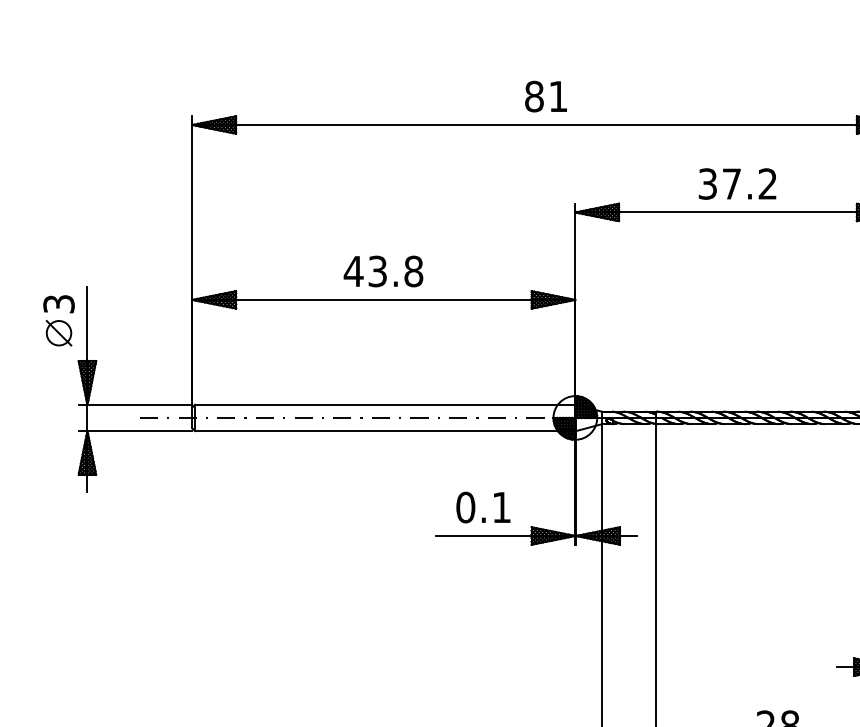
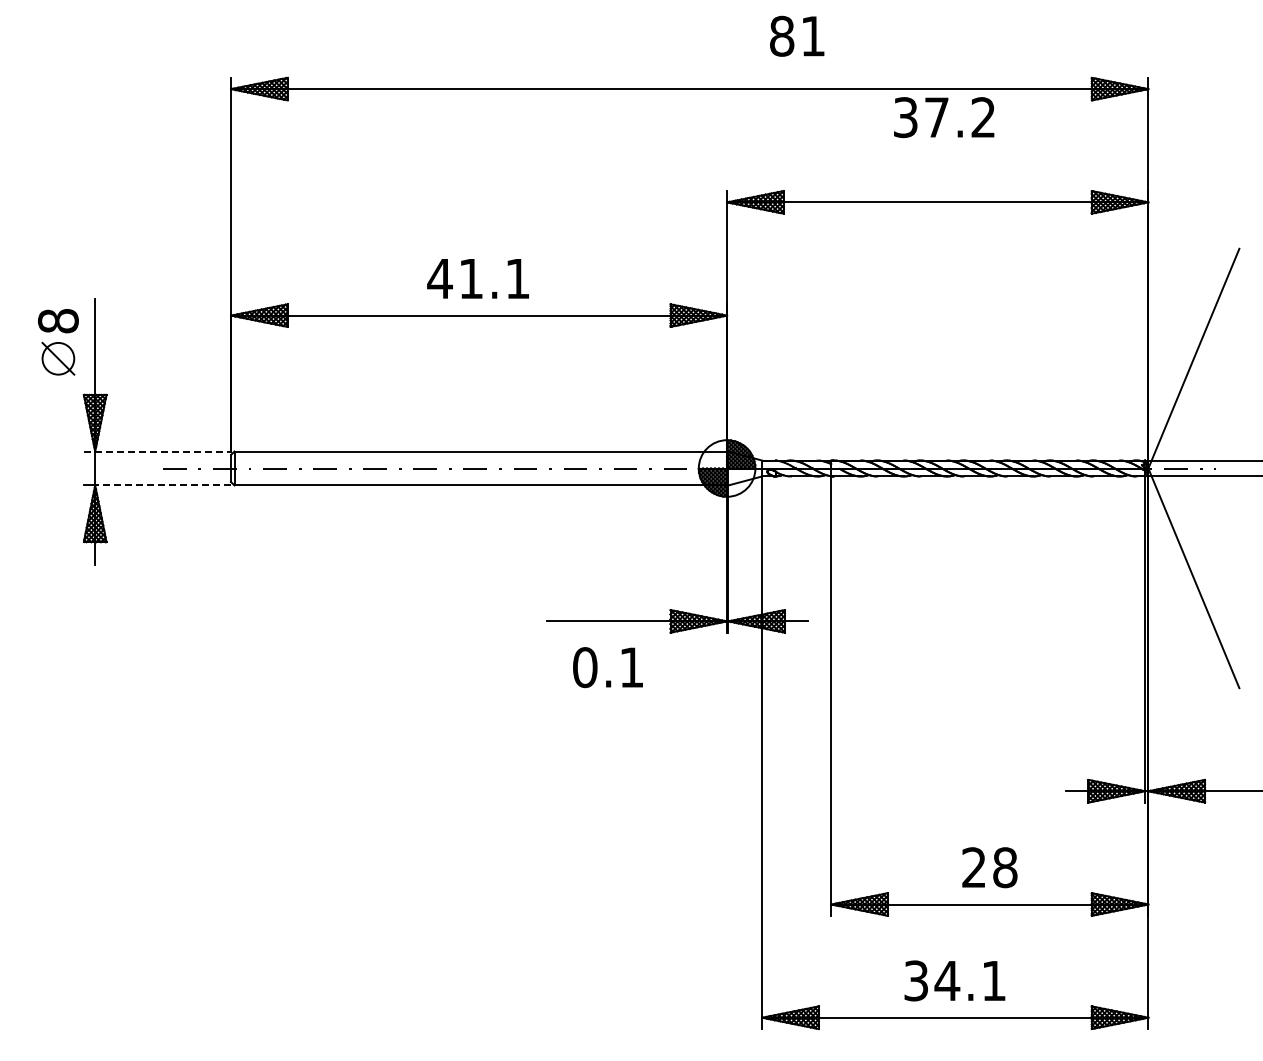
text: (546, 95) -> (797, 35), moved
text: (737, 184) -> (944, 117), moved
text: (395, 271) -> (494, 278), 43.8 -> 41.1
text: (59, 304) -> (58, 321), 3 -> 8
line: (135, 404) -> (157, 451), solid -> dashed
line: (140, 431) -> (163, 485), solid -> dashed
text: (482, 507) -> (607, 667), moved

